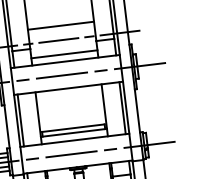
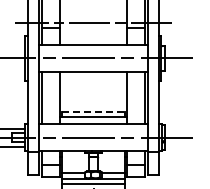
line: (60, 25) -> (93, 8), removed
line: (64, 54) -> (93, 37), removed
line: (74, 128) -> (94, 112), solid -> dashed

